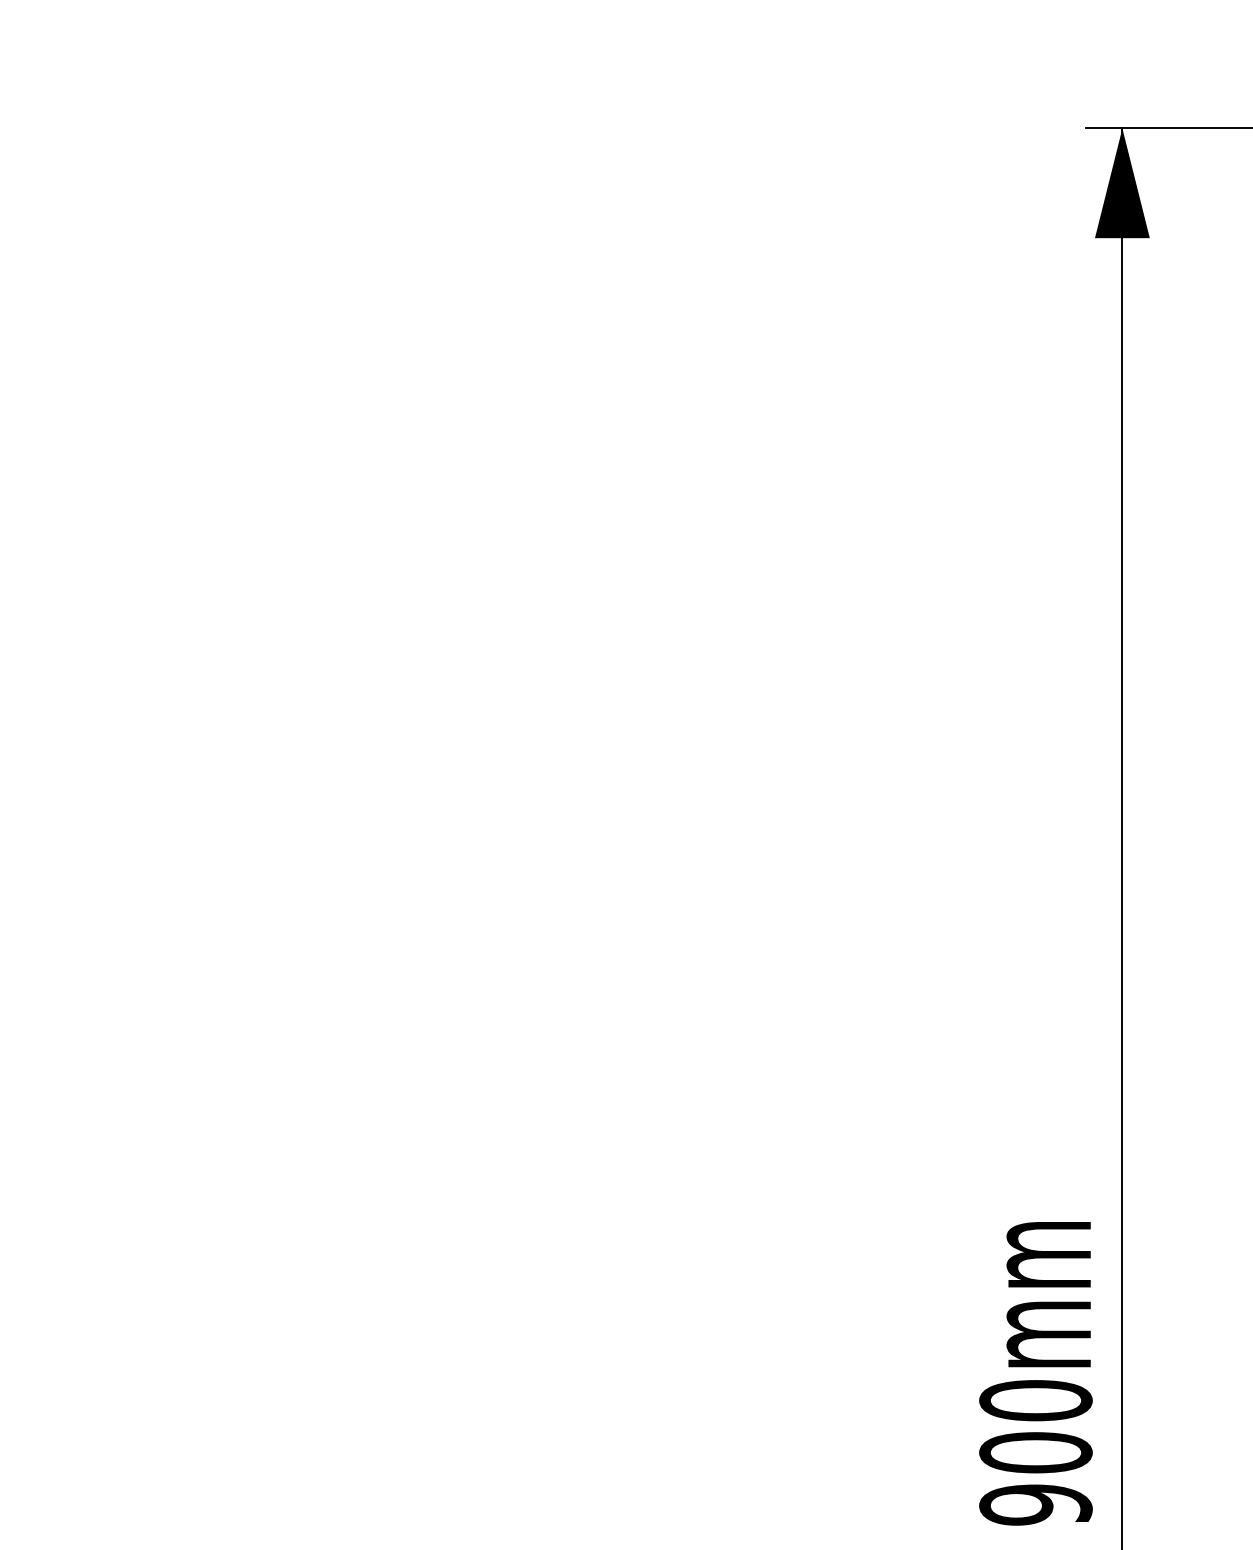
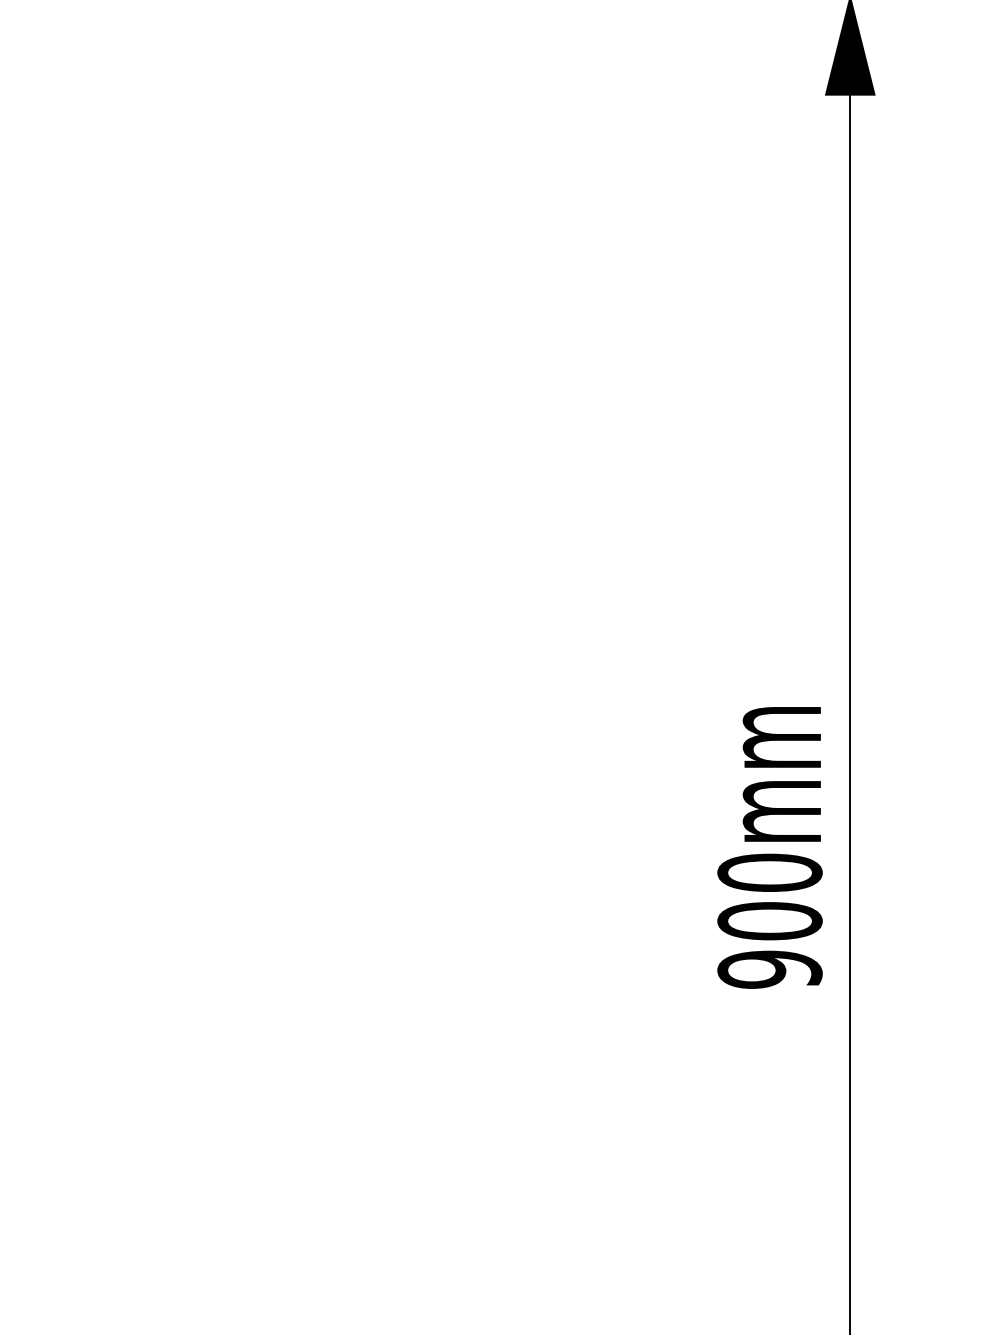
text: (1035, 1373) -> (769, 847), moved

